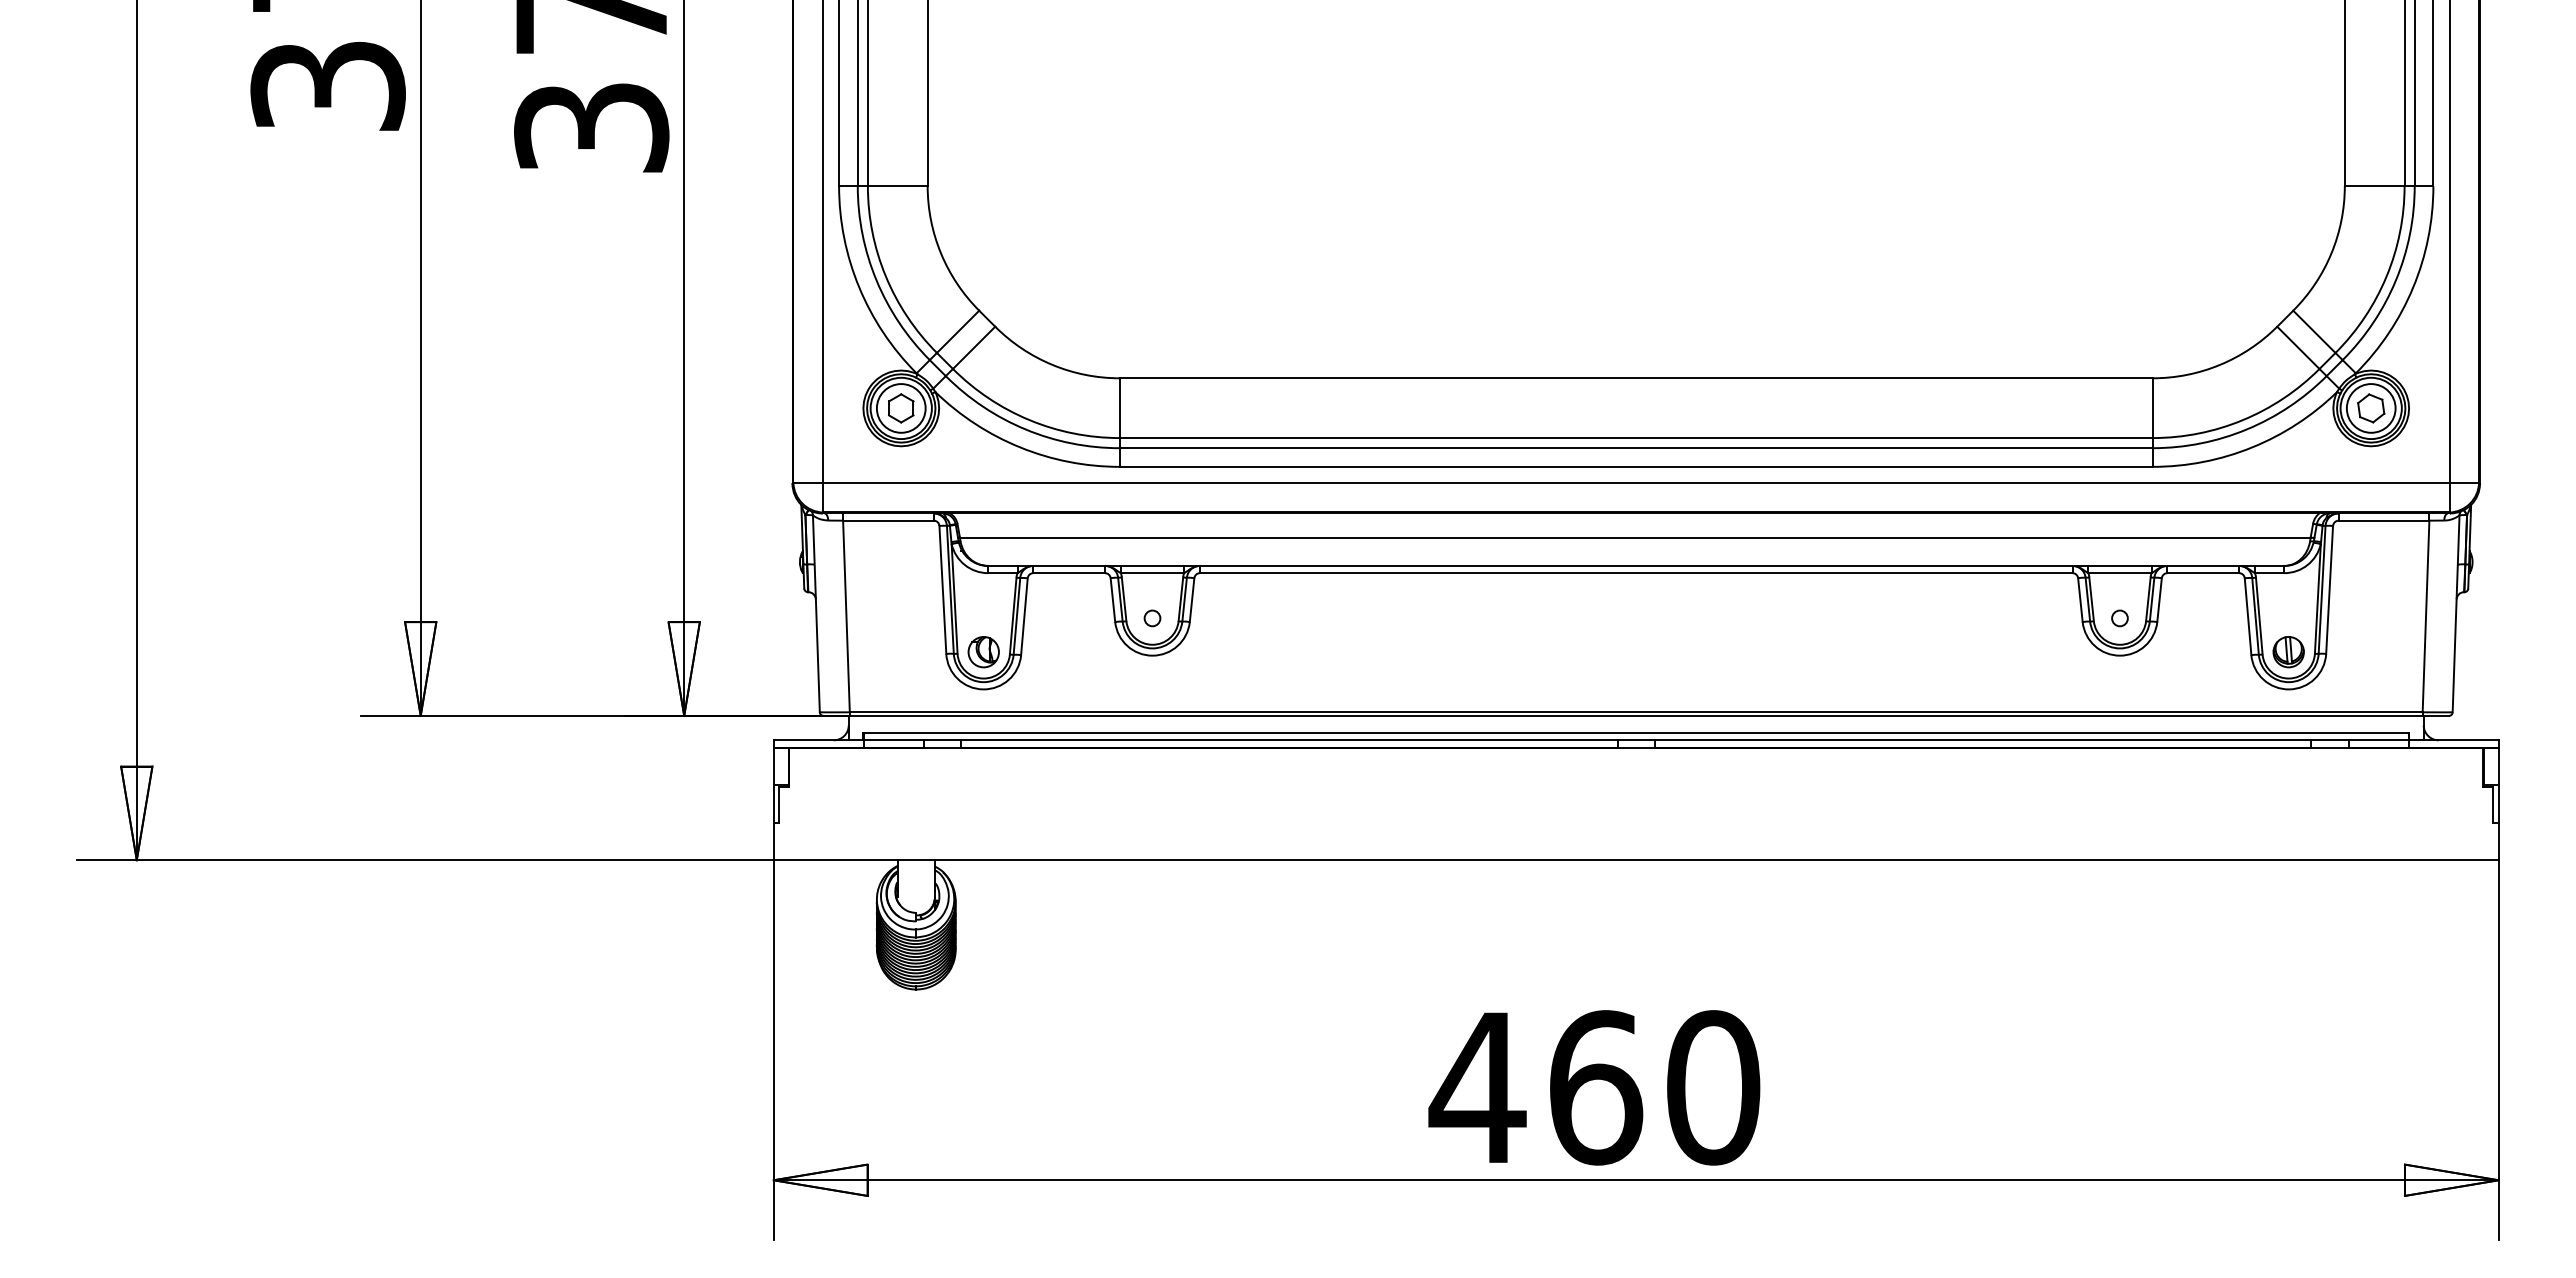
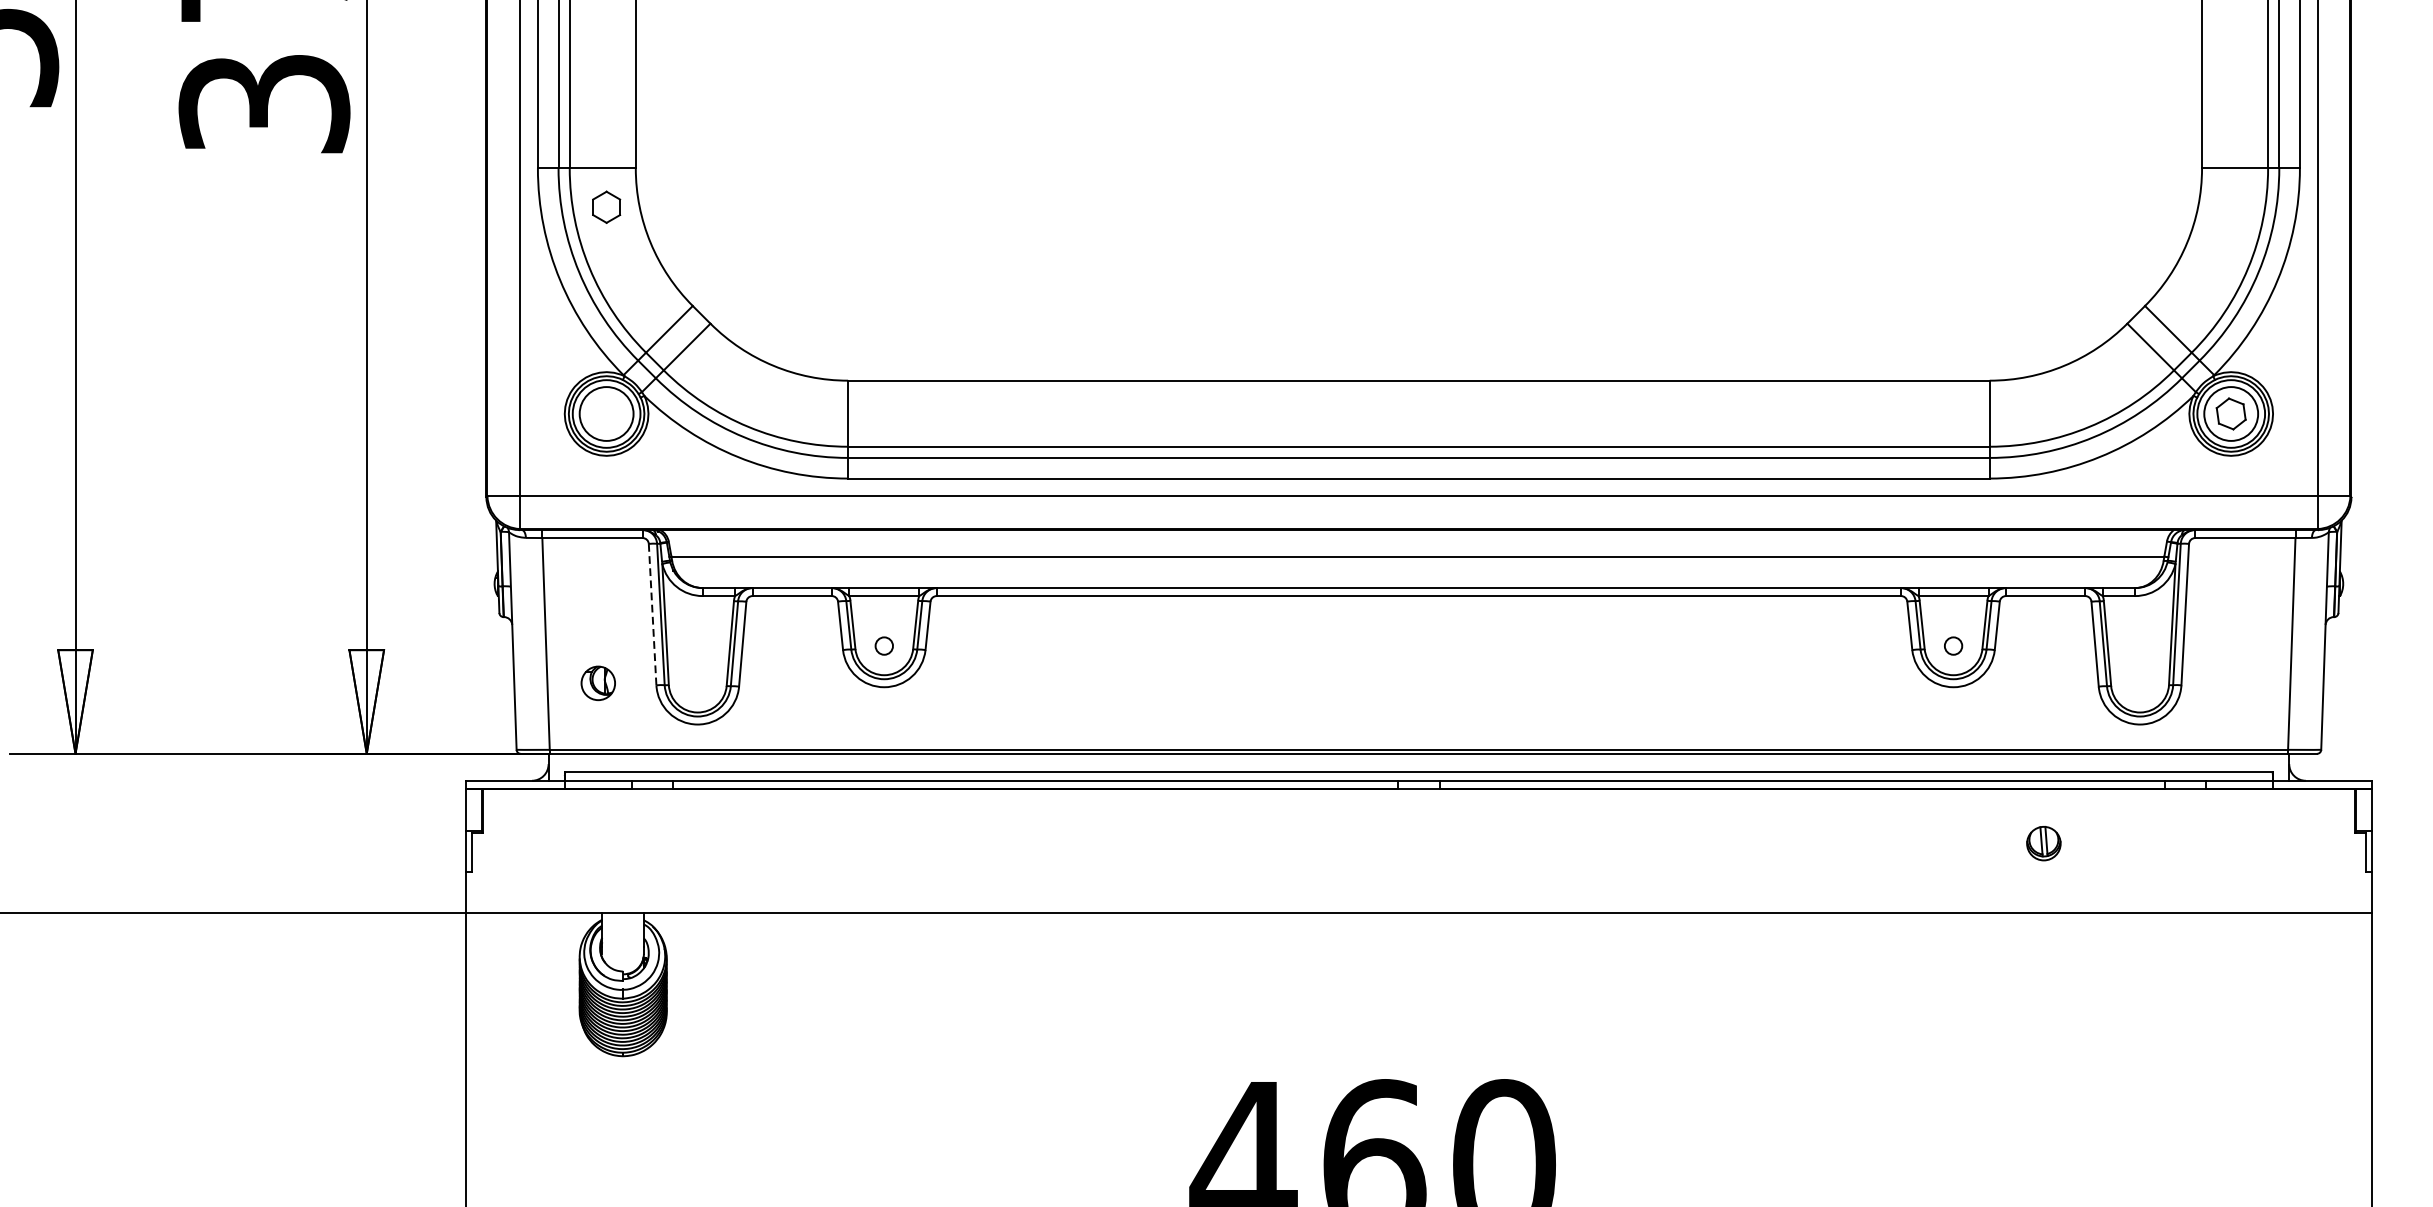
part: (901, 408) -> (606, 207), moved
line: (942, 589) -> (652, 614), solid -> dashed
part: (983, 652) -> (598, 683), moved
part: (2288, 652) -> (2043, 843), moved

